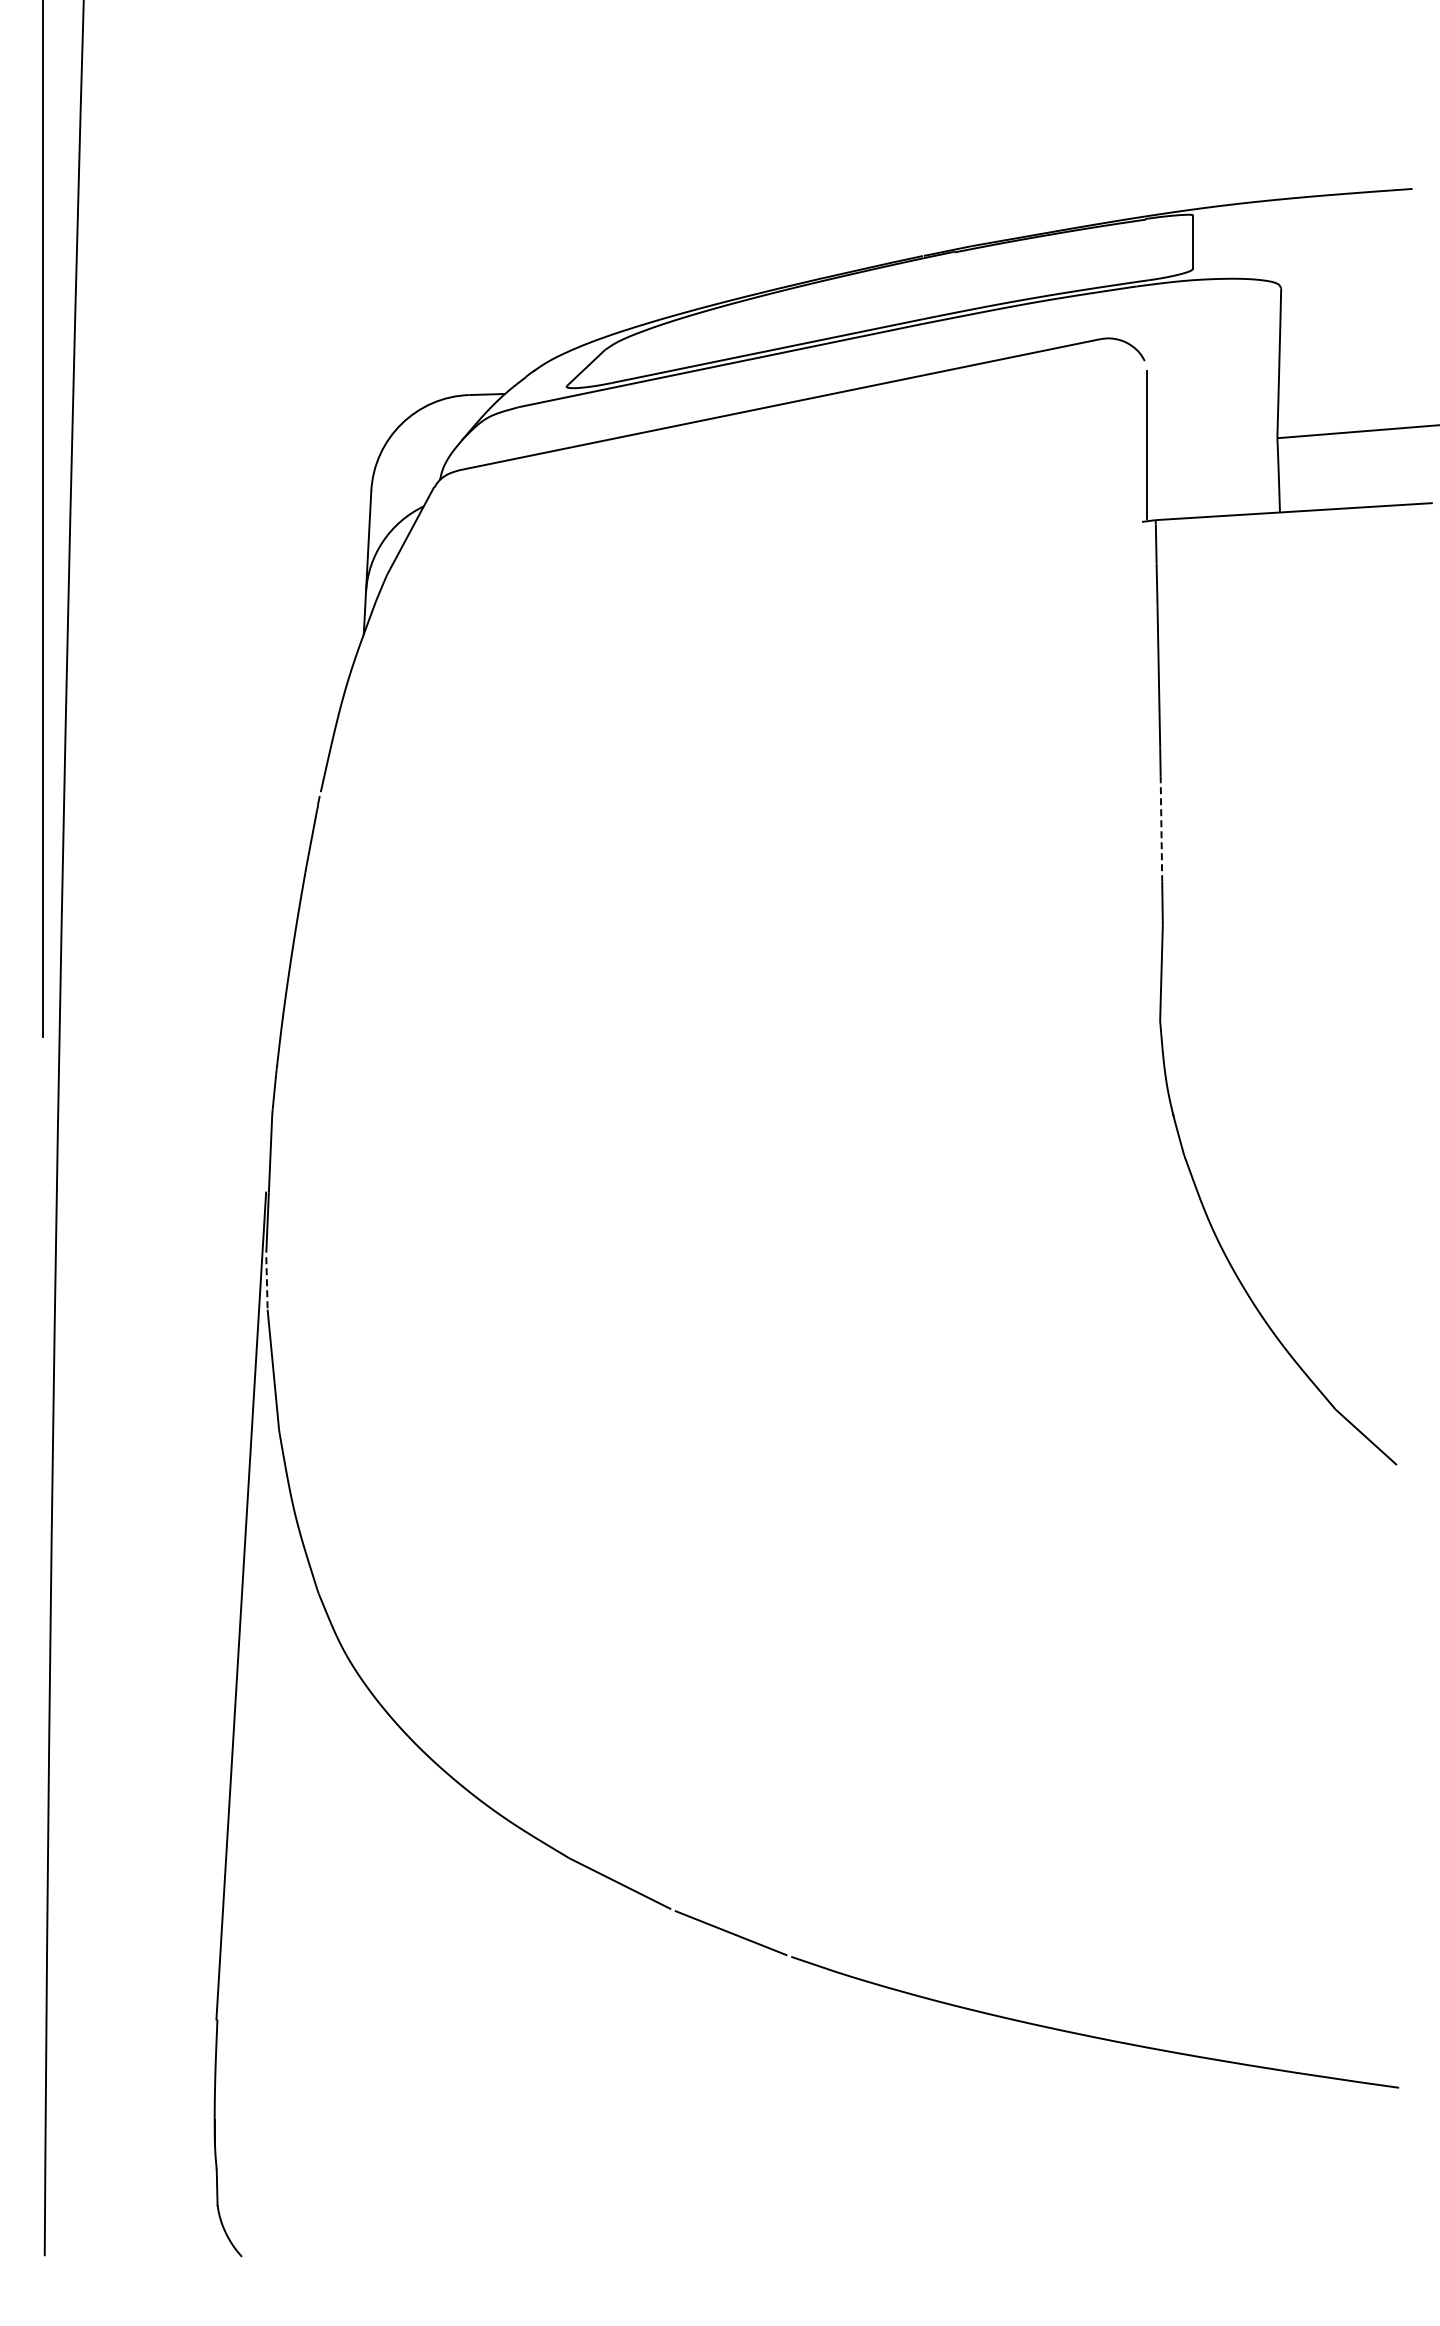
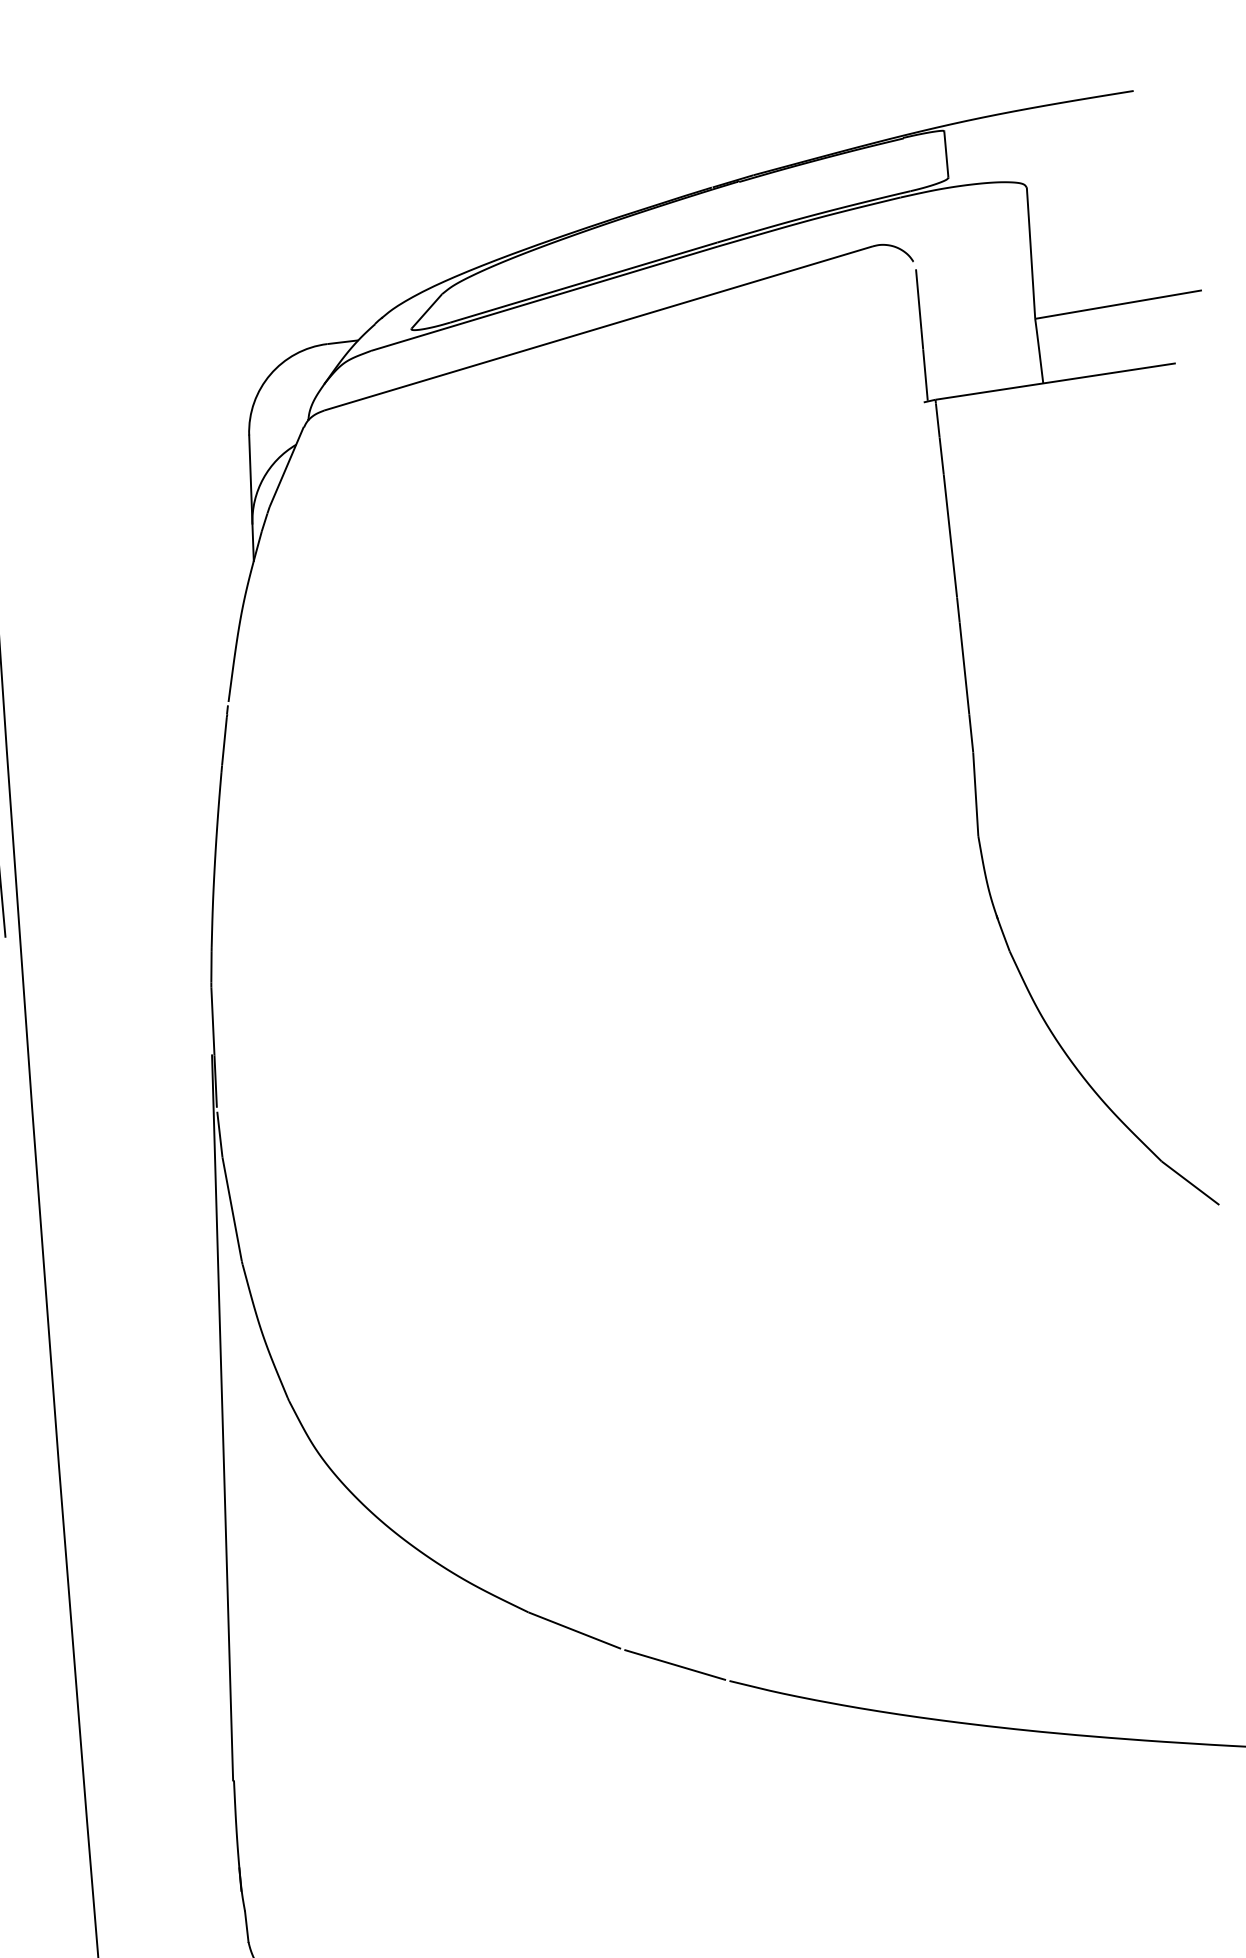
line: (1161, 828) -> (964, 668), dashed -> solid
line: (266, 1283) -> (219, 1134), dashed -> solid

